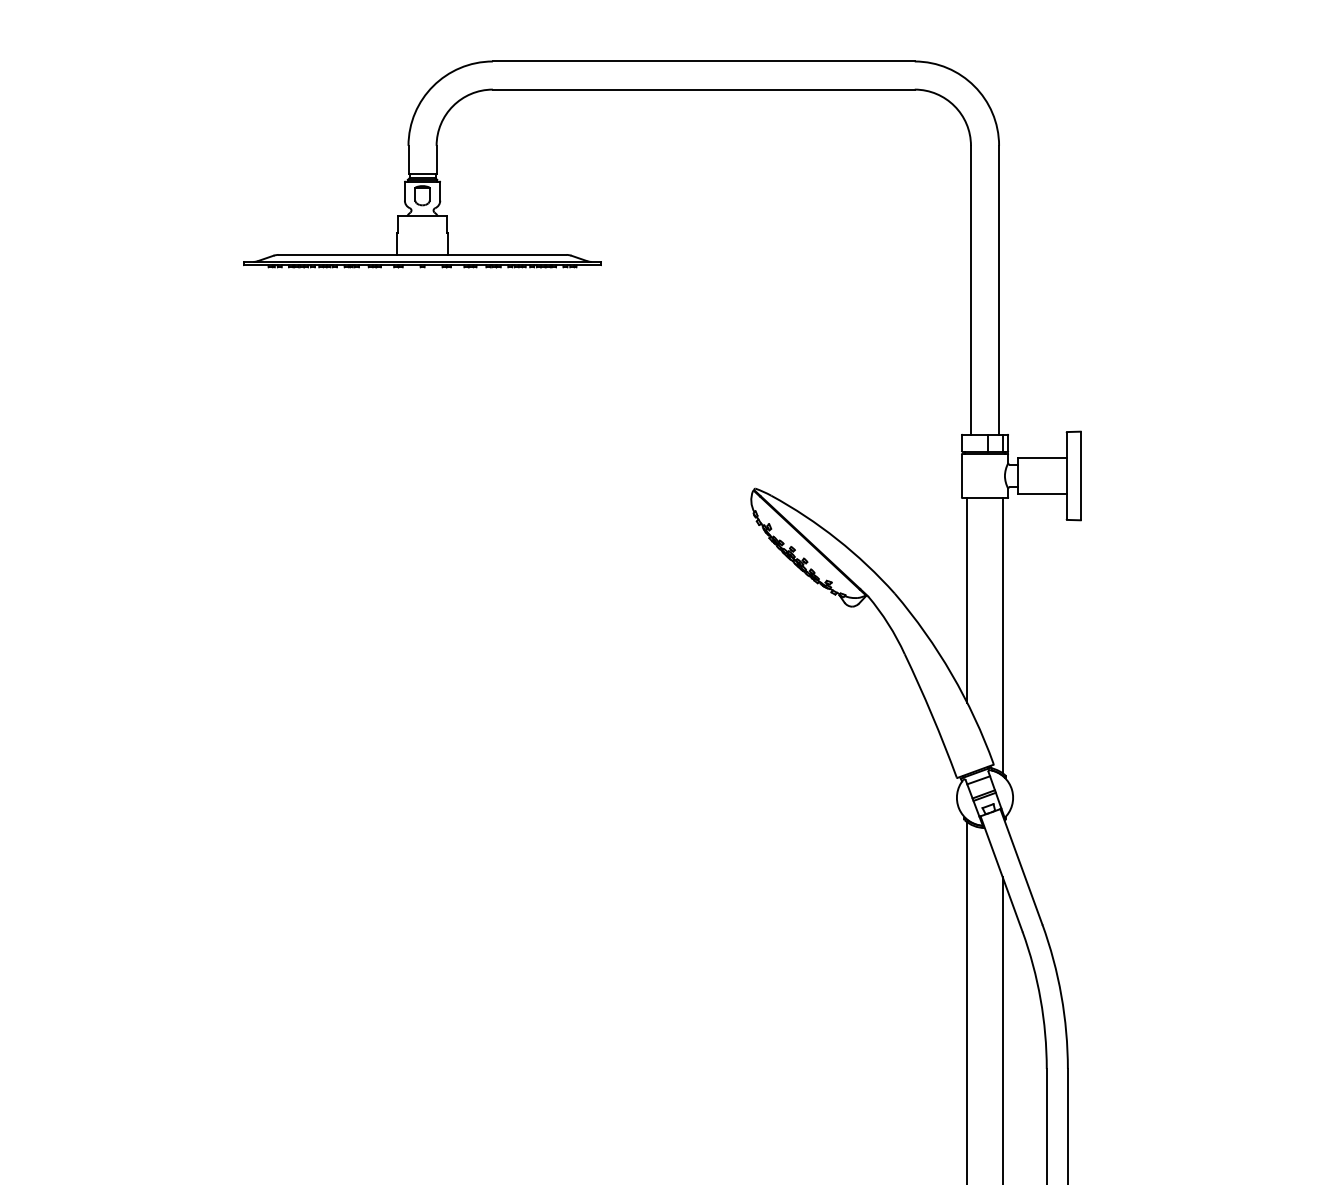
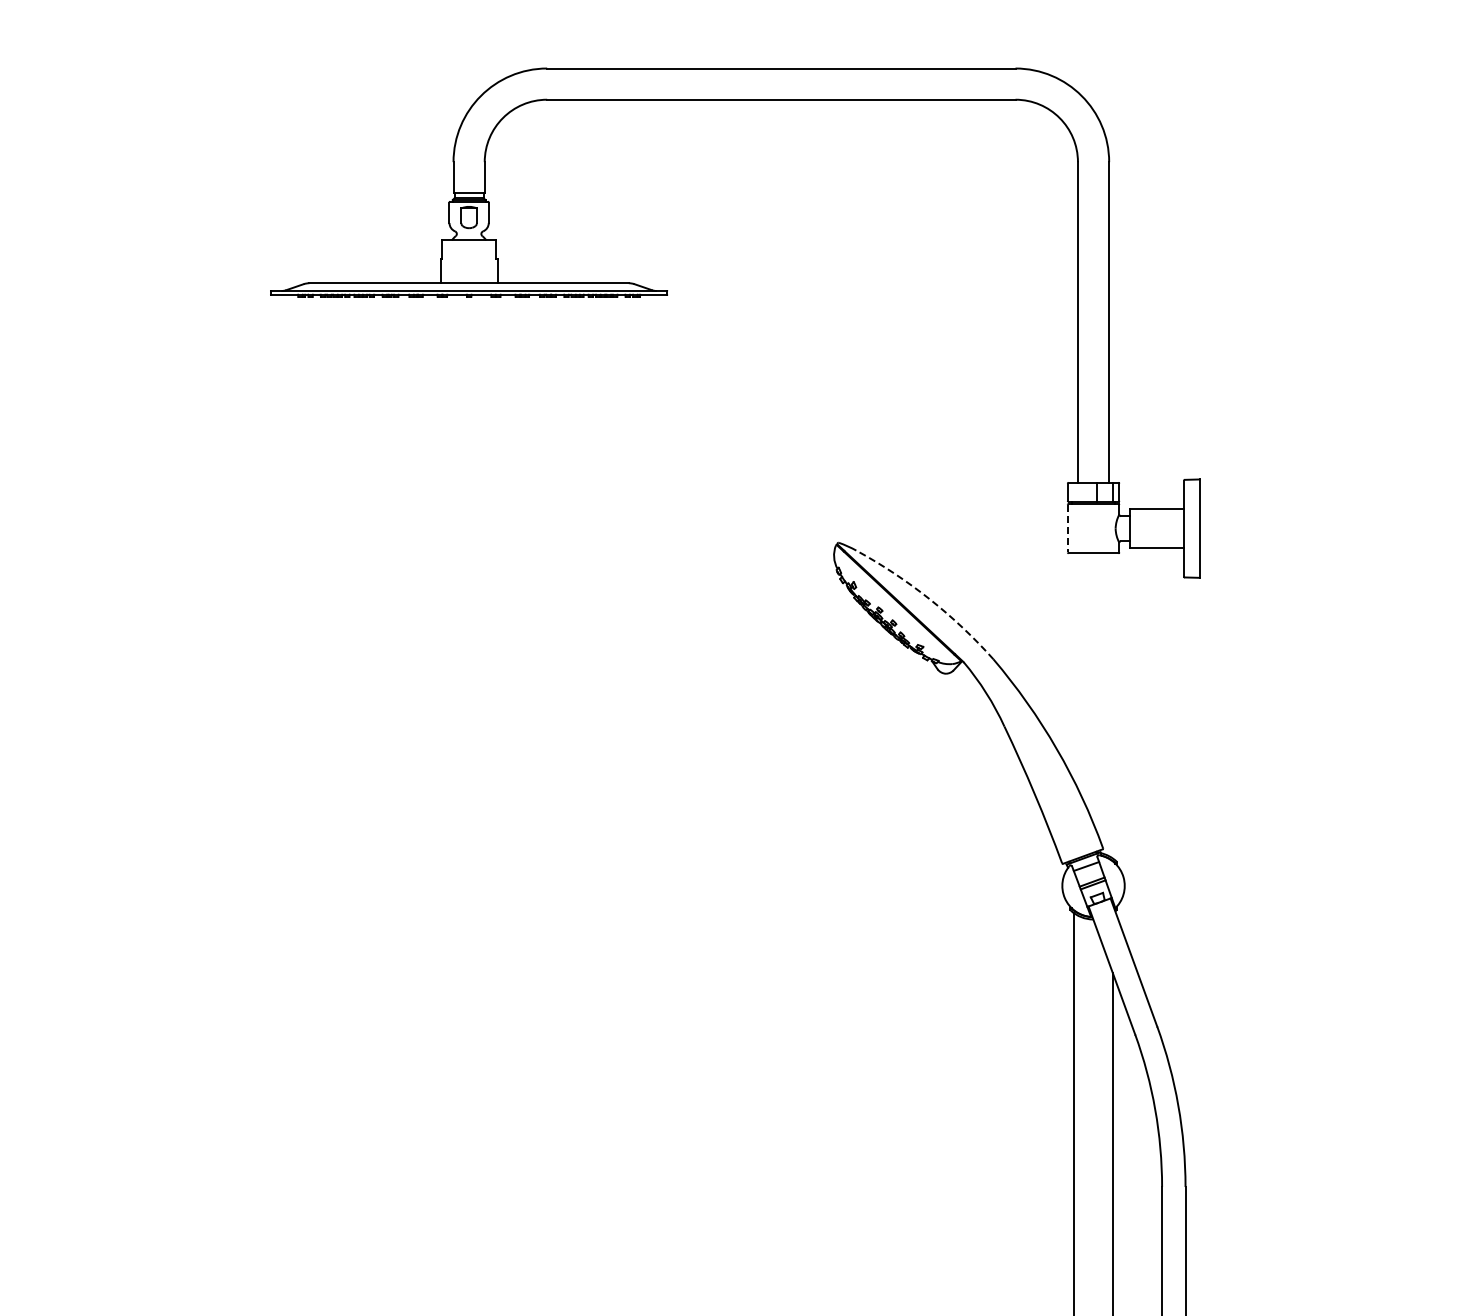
line: (961, 475) -> (1067, 528), solid -> dashed
arc: (837, 539) -> (929, 599), solid -> dashed
line: (967, 600) -> (1074, 666), removed
line: (1003, 635) -> (1113, 705), removed

